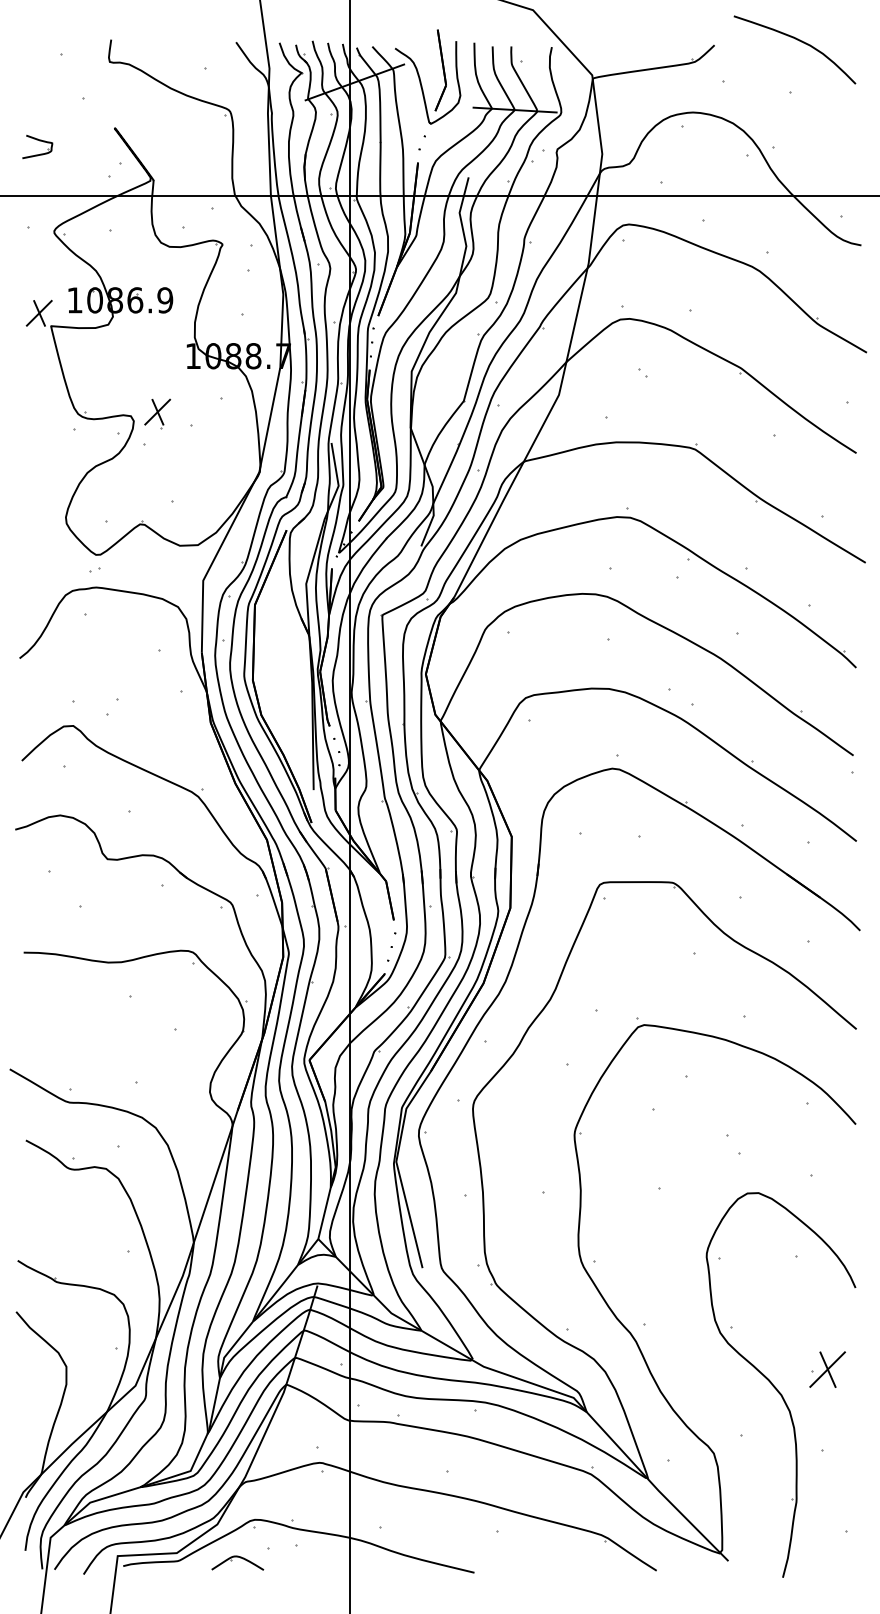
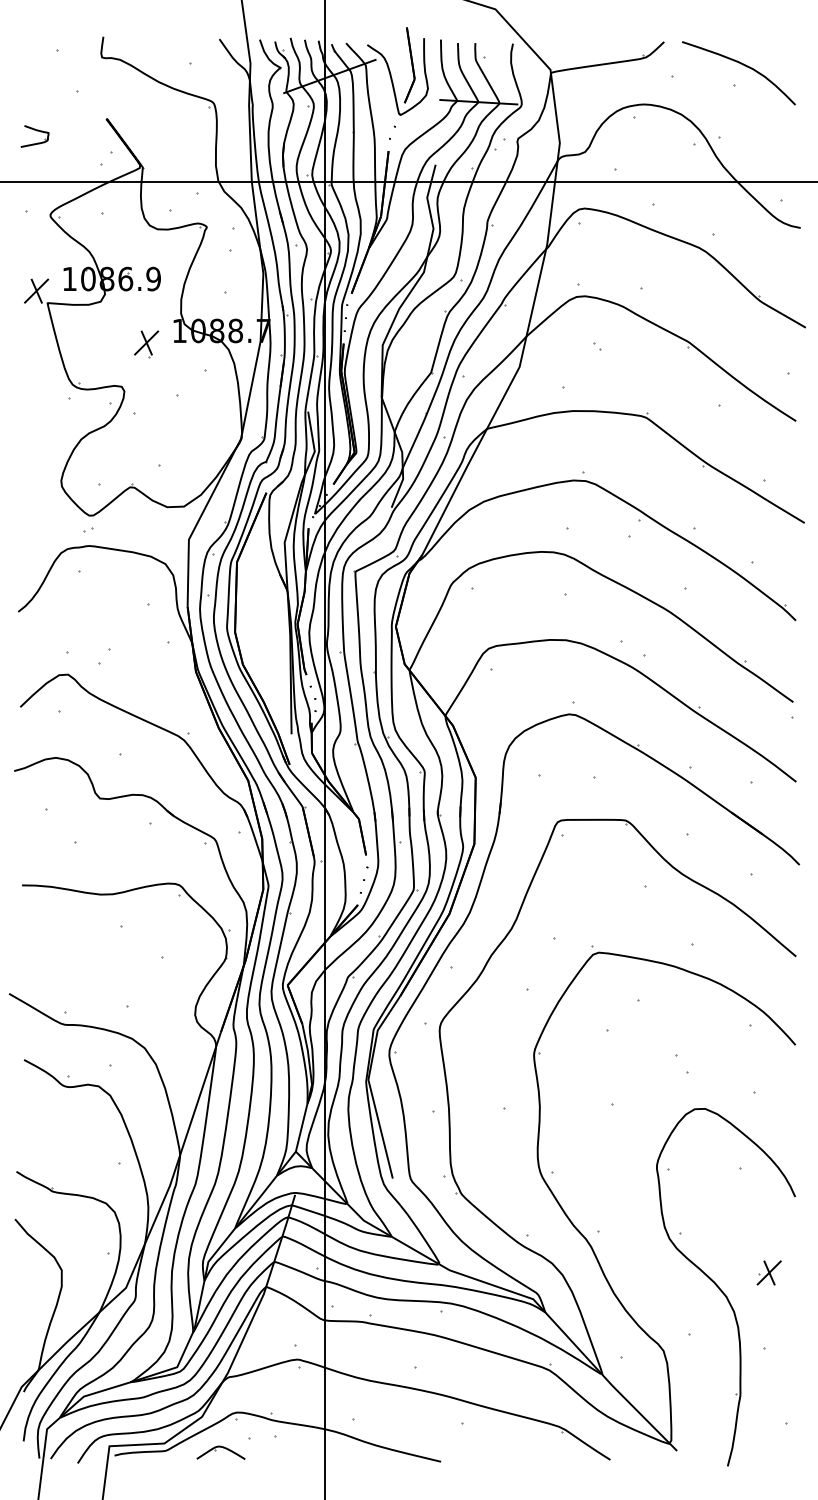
curve: (799, 41) -> (743, 65), moved
part: (157, 413) -> (146, 344), moved
part: (827, 1369) -> (769, 1272), size x0.71

